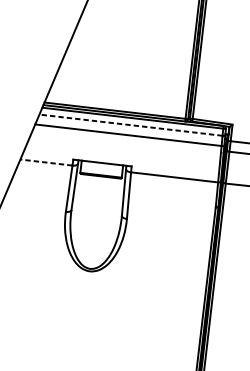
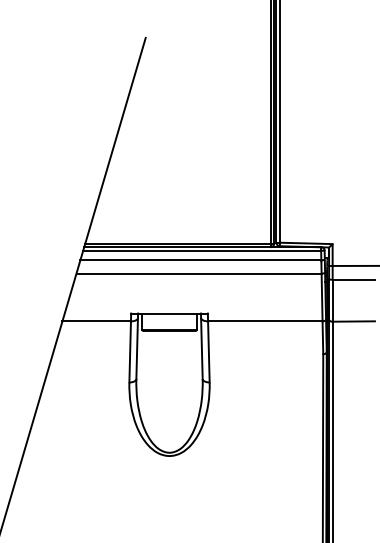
line: (130, 125) -> (200, 260), dashed -> solid
line: (46, 162) -> (96, 321), dashed -> solid

